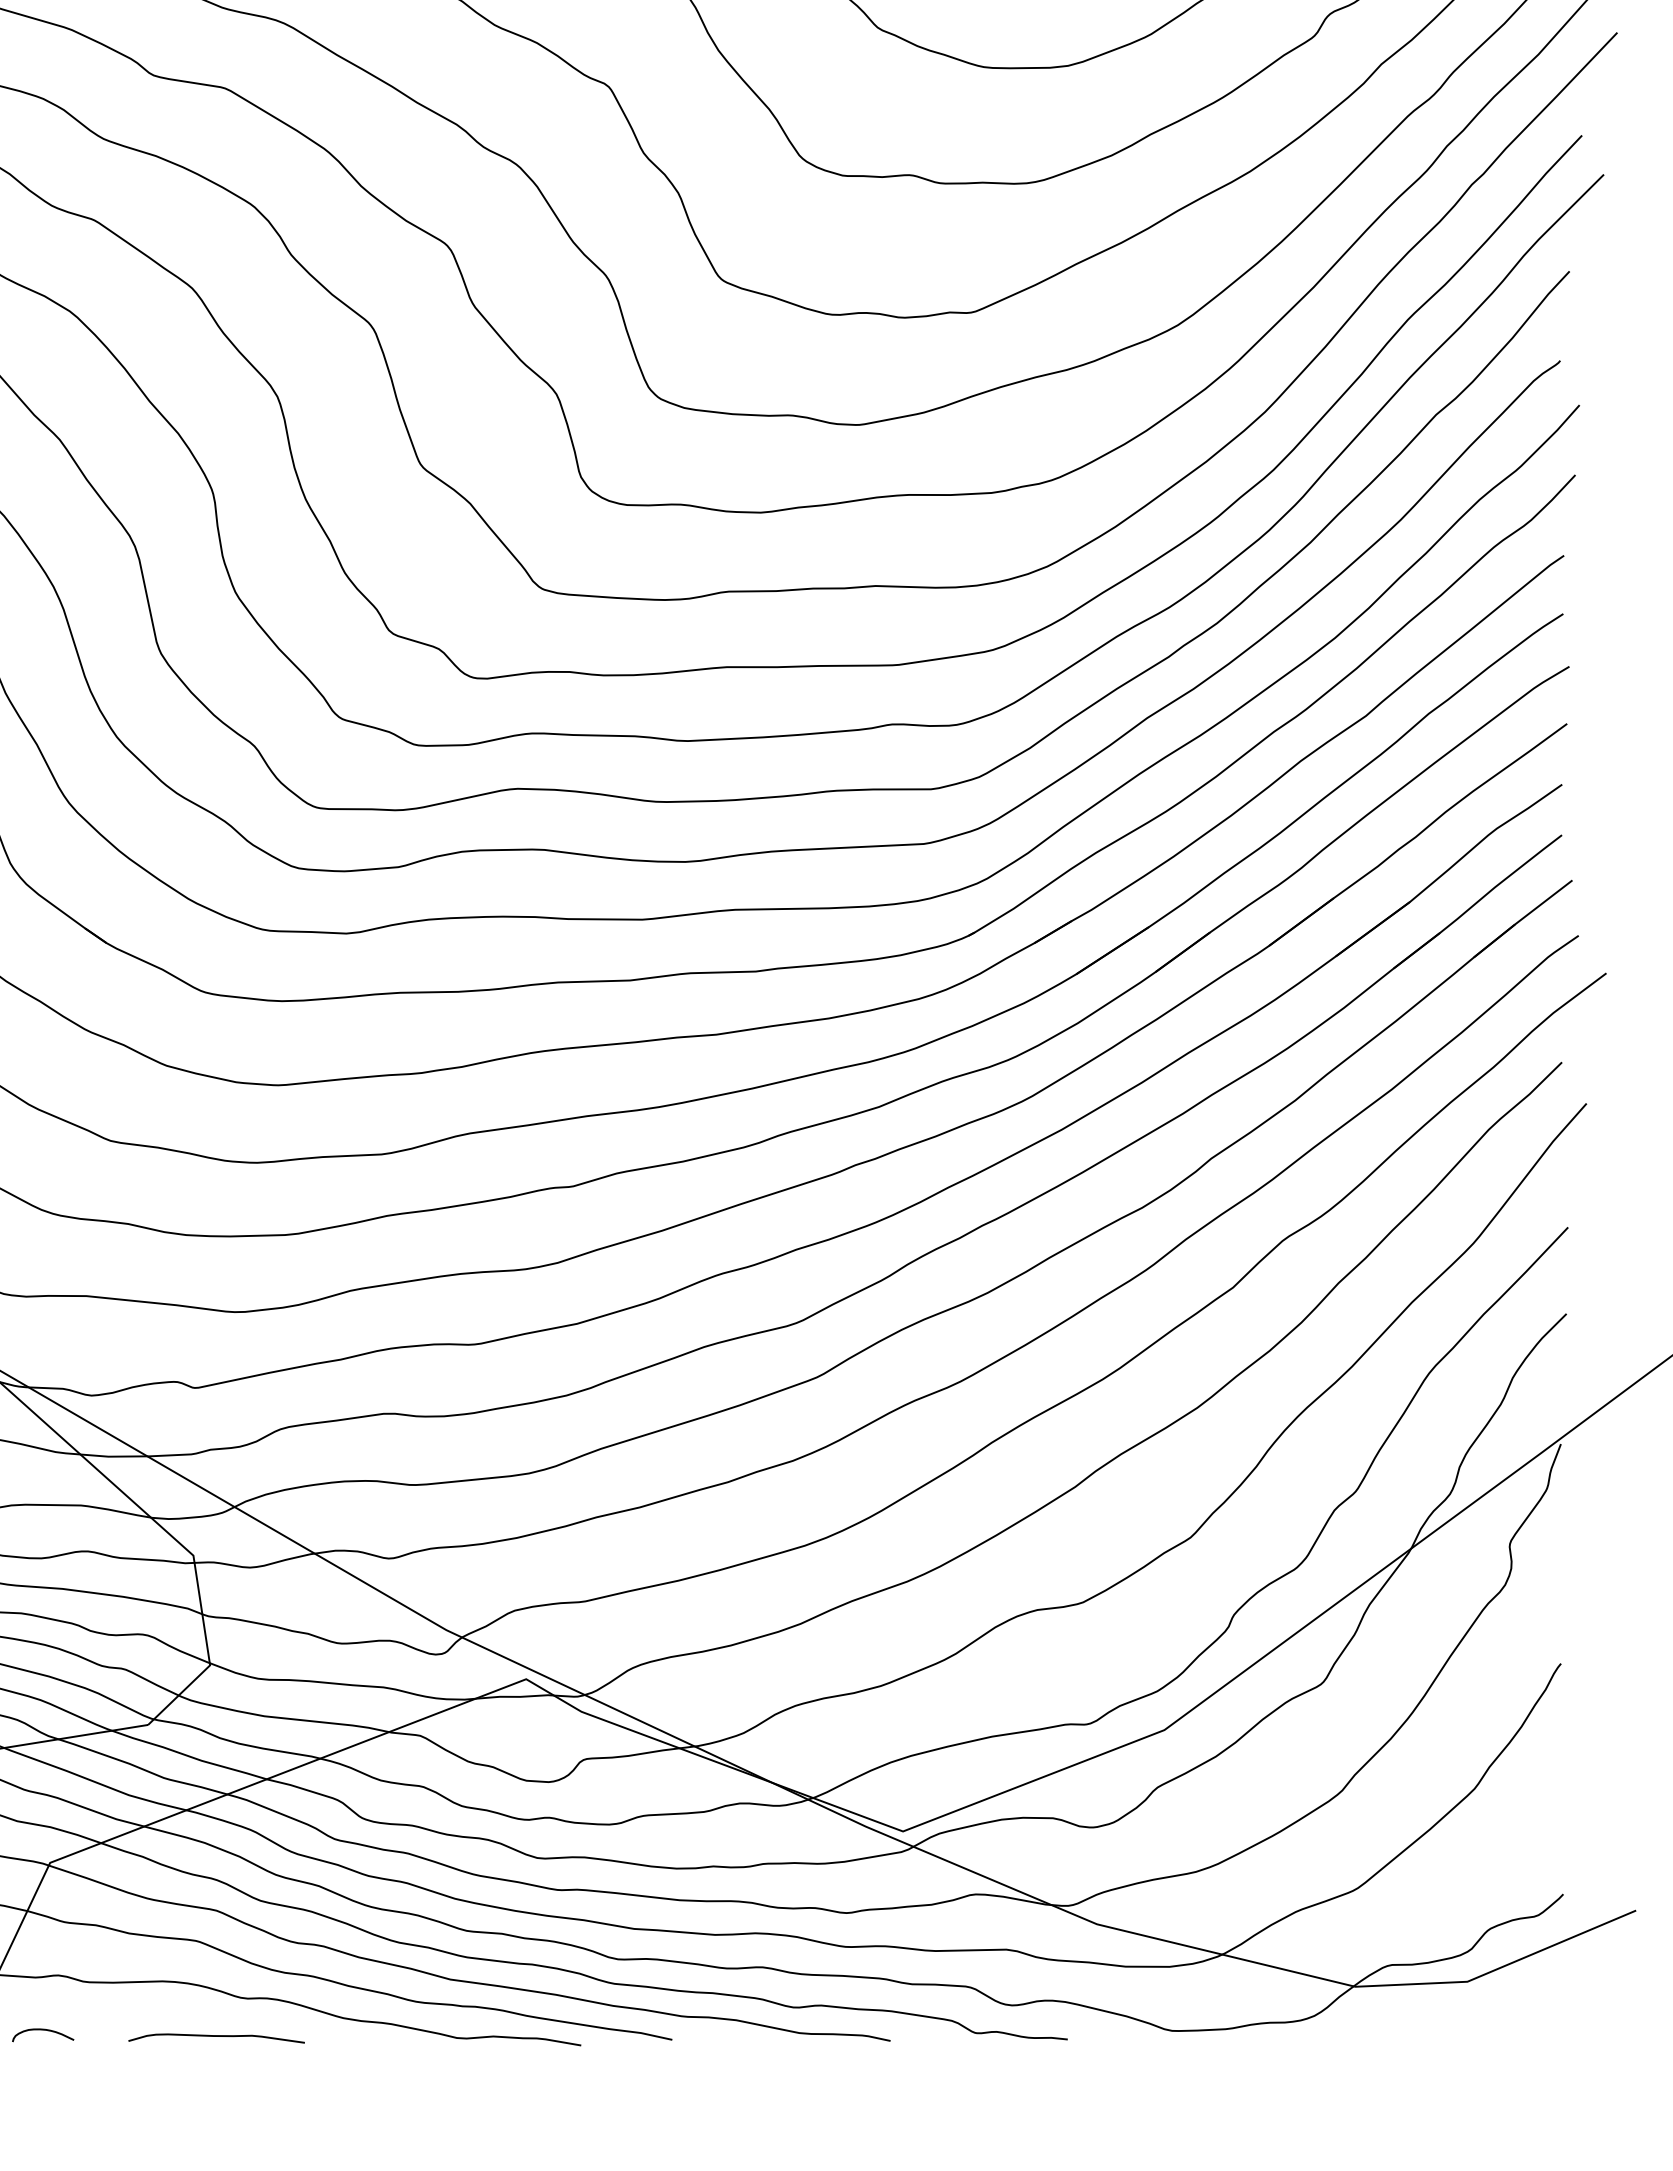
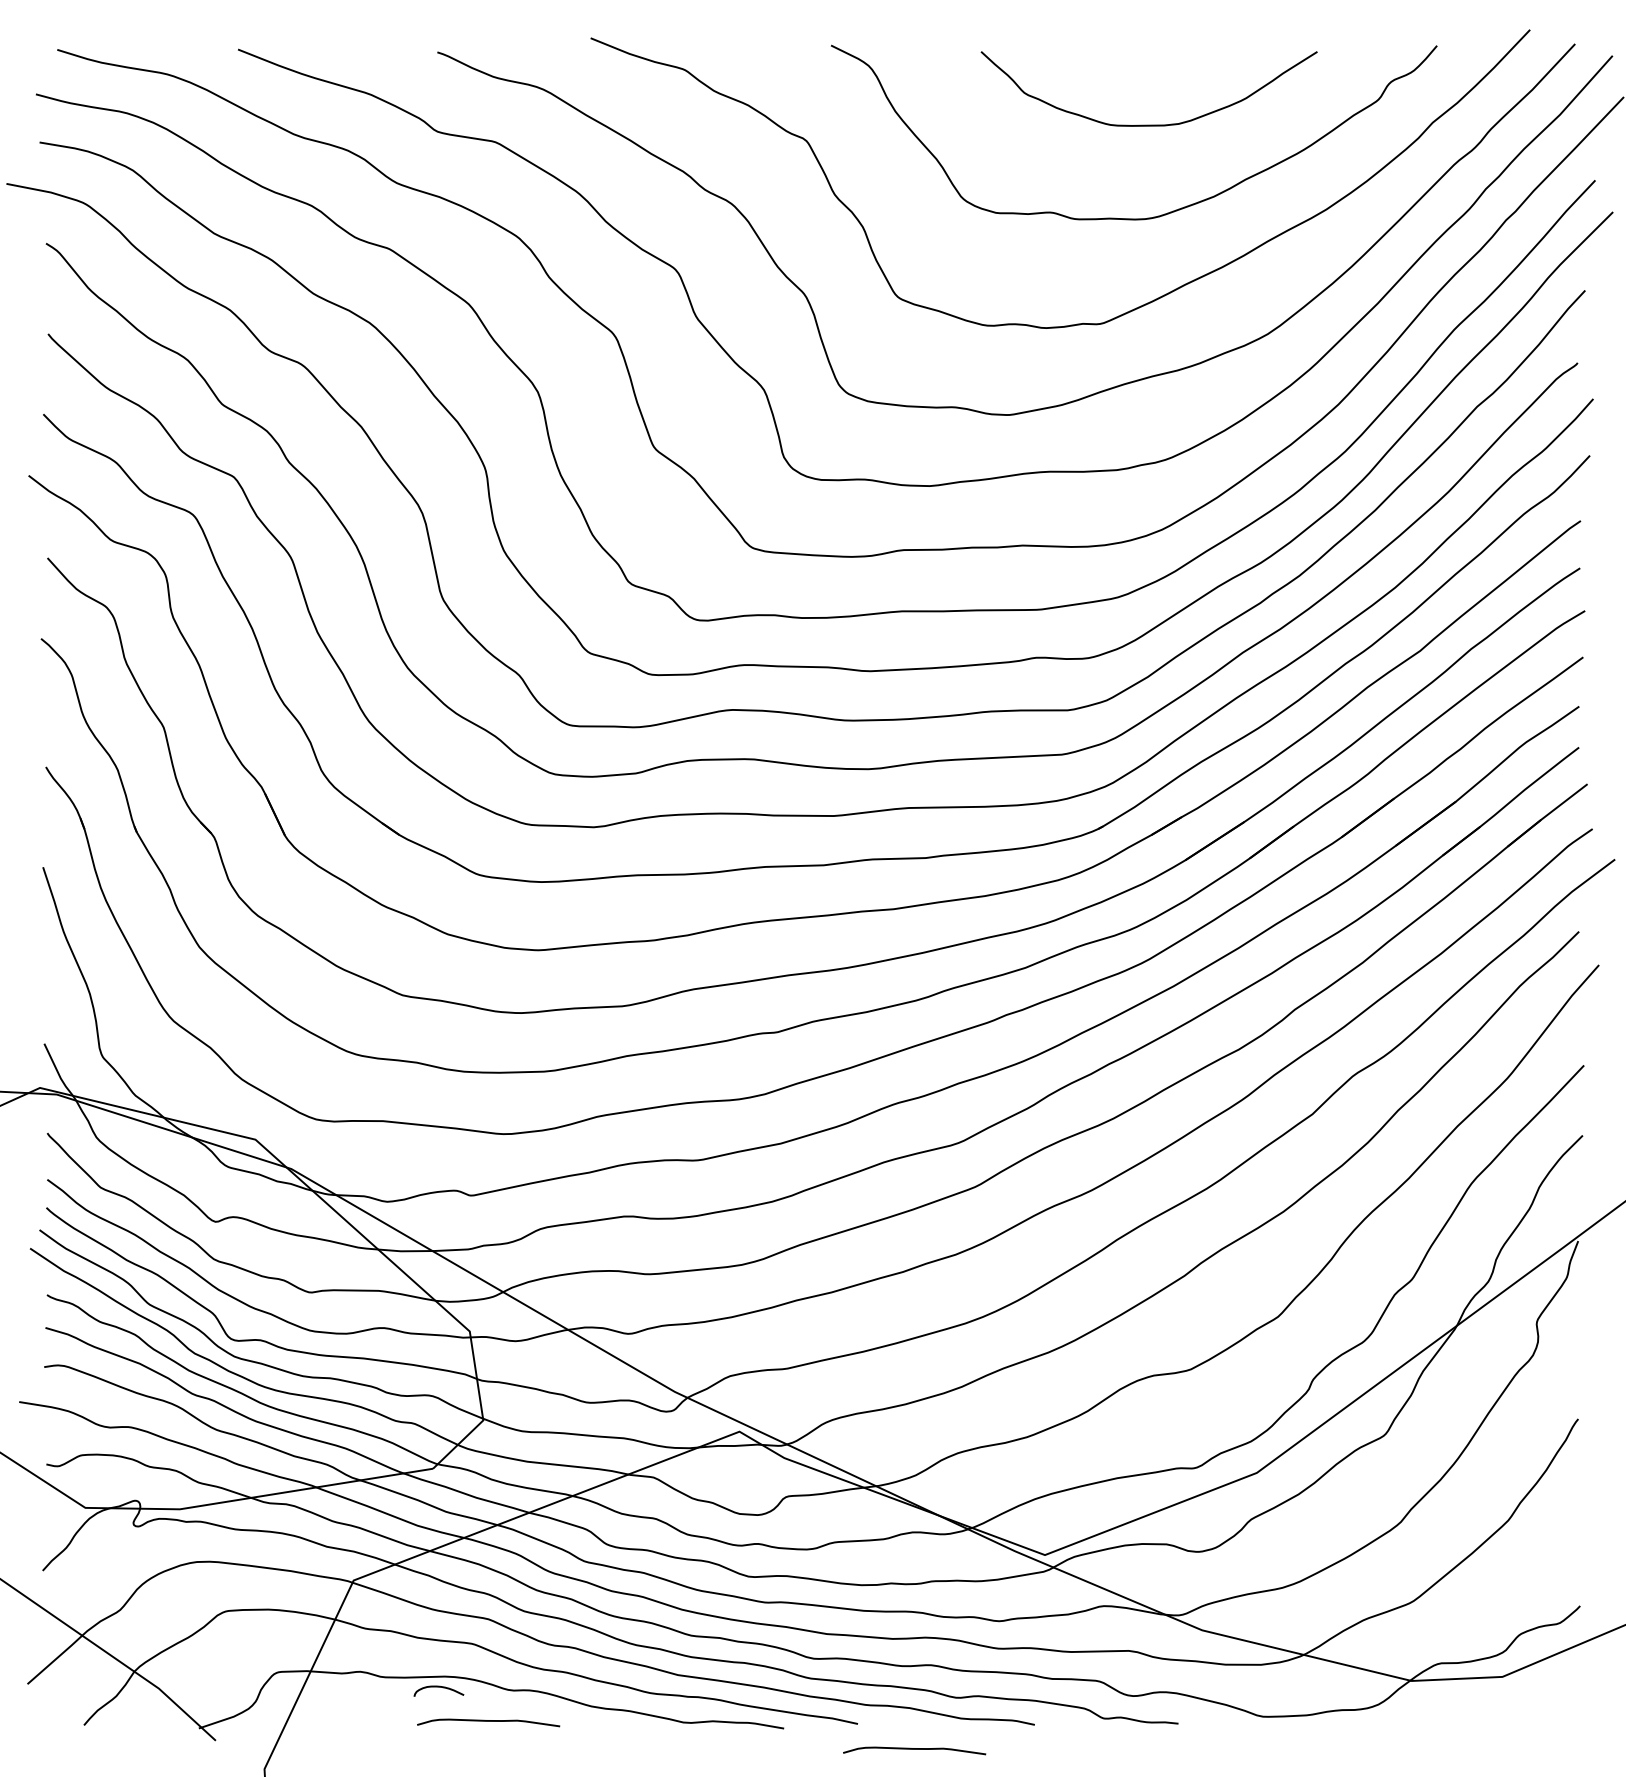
curve: (42, 2030) -> (438, 1687), moved
curve: (742, 2071) -> (914, 1749), added

